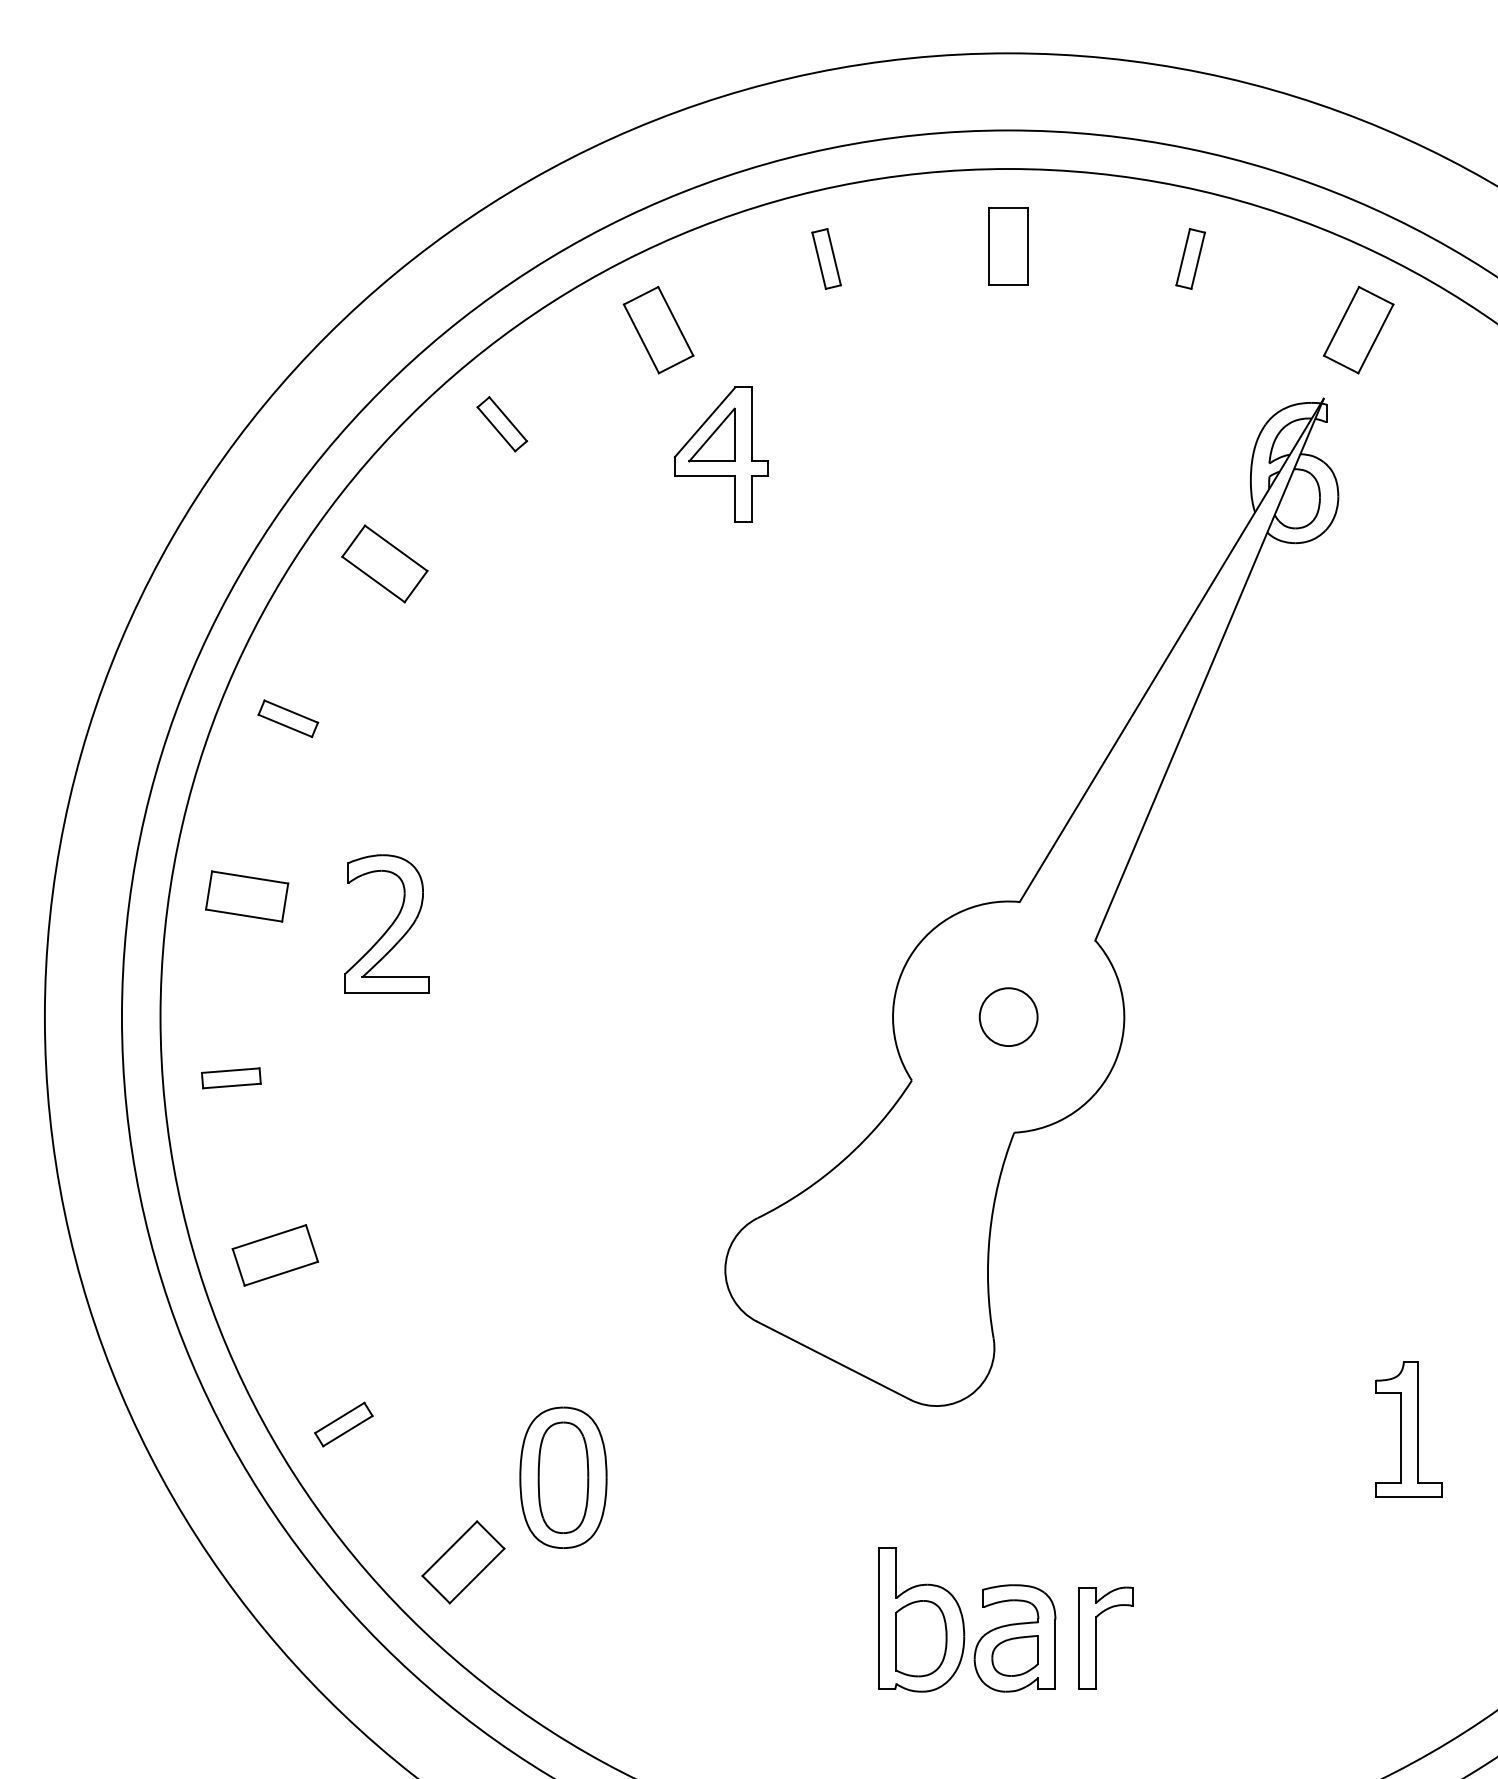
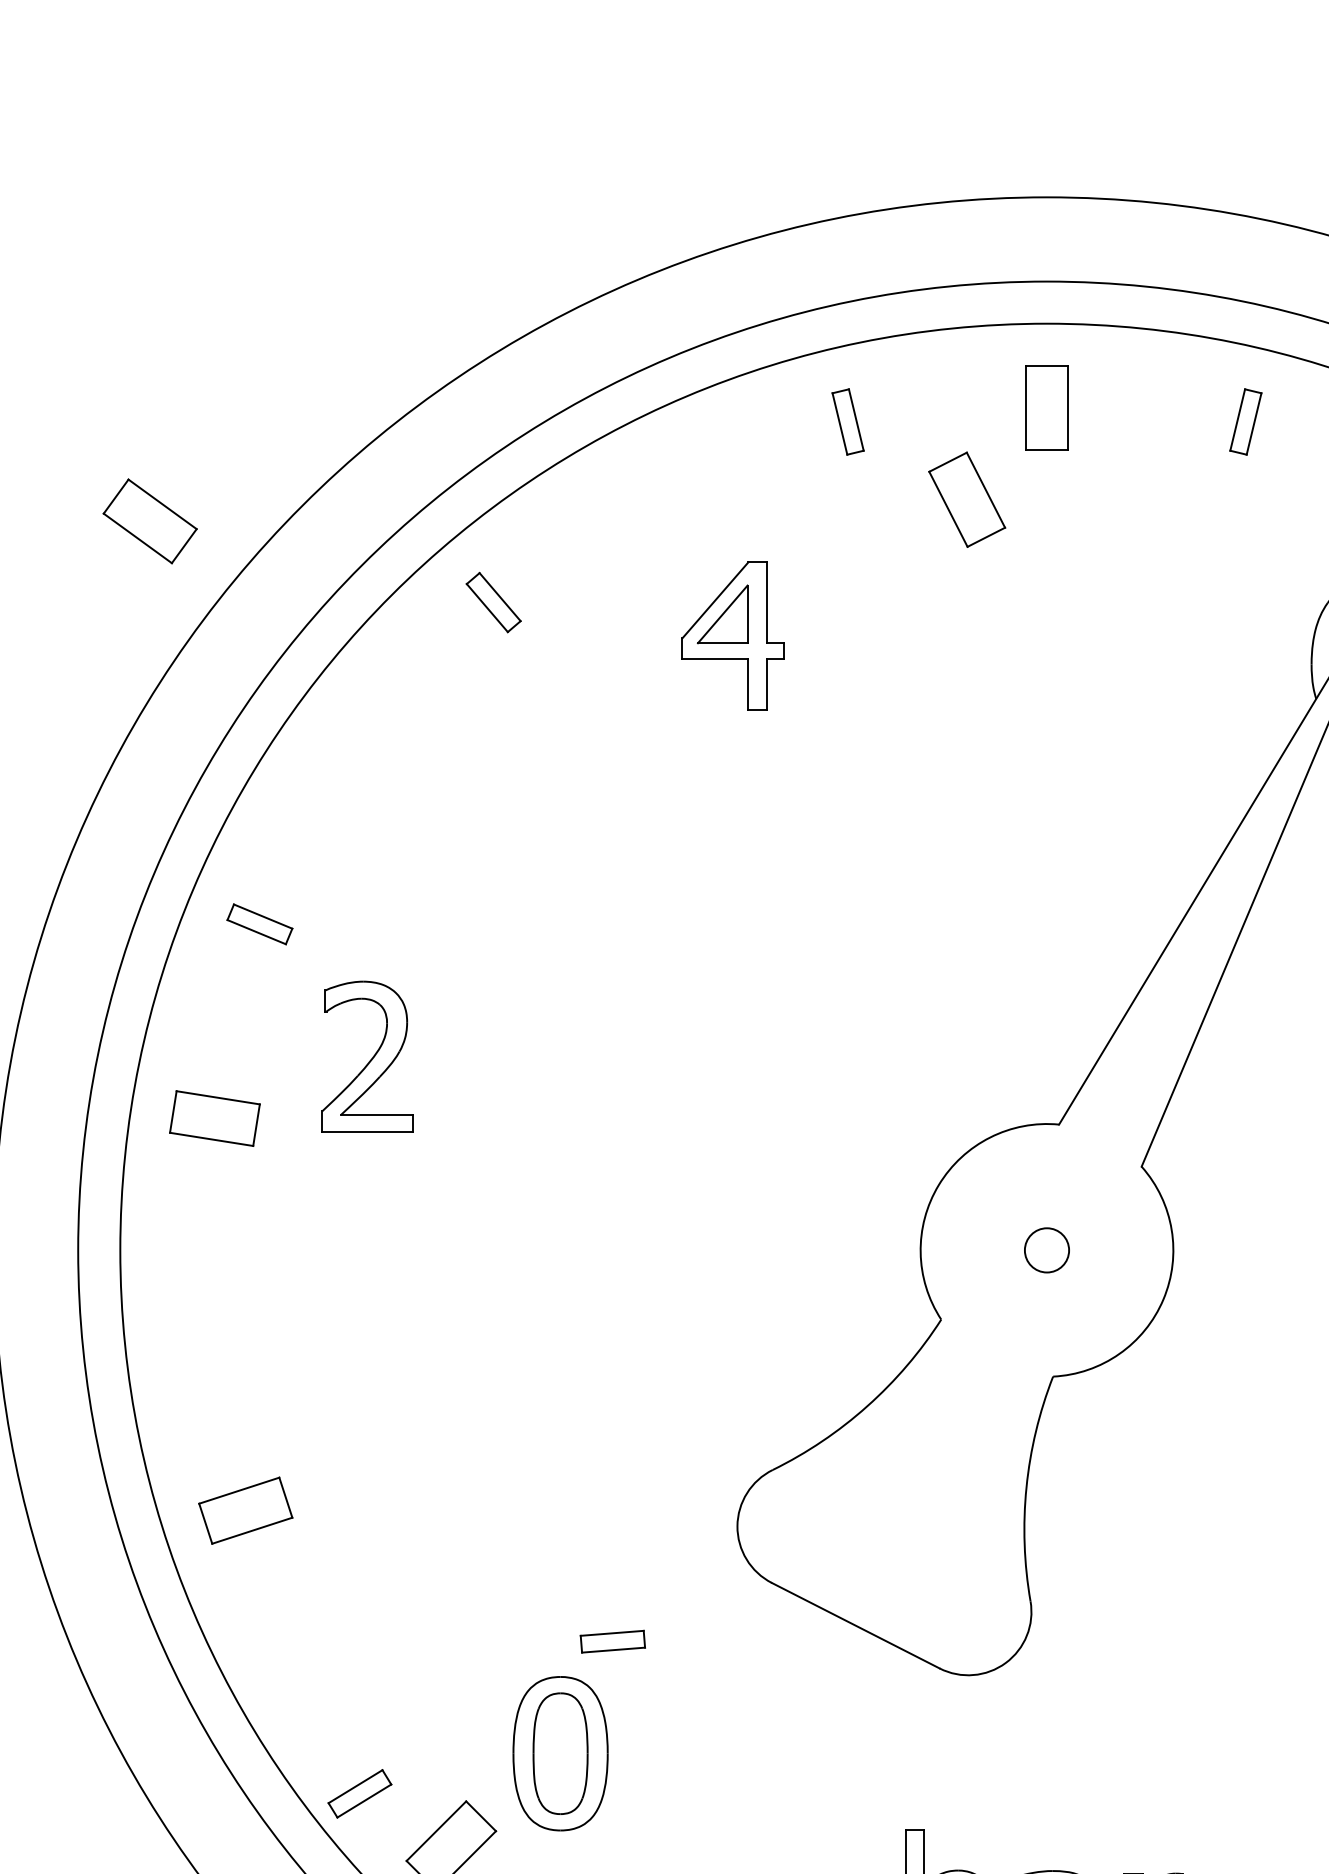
part: (658, 329) -> (967, 499), moved
part: (384, 563) -> (149, 520), moved
part: (386, 923) -> (367, 1056), moved
circle: (1008, 1017) -> (1046, 1250), size x0.7
part: (231, 1078) -> (613, 1641), moved
part: (343, 1424) -> (359, 1793), moved

